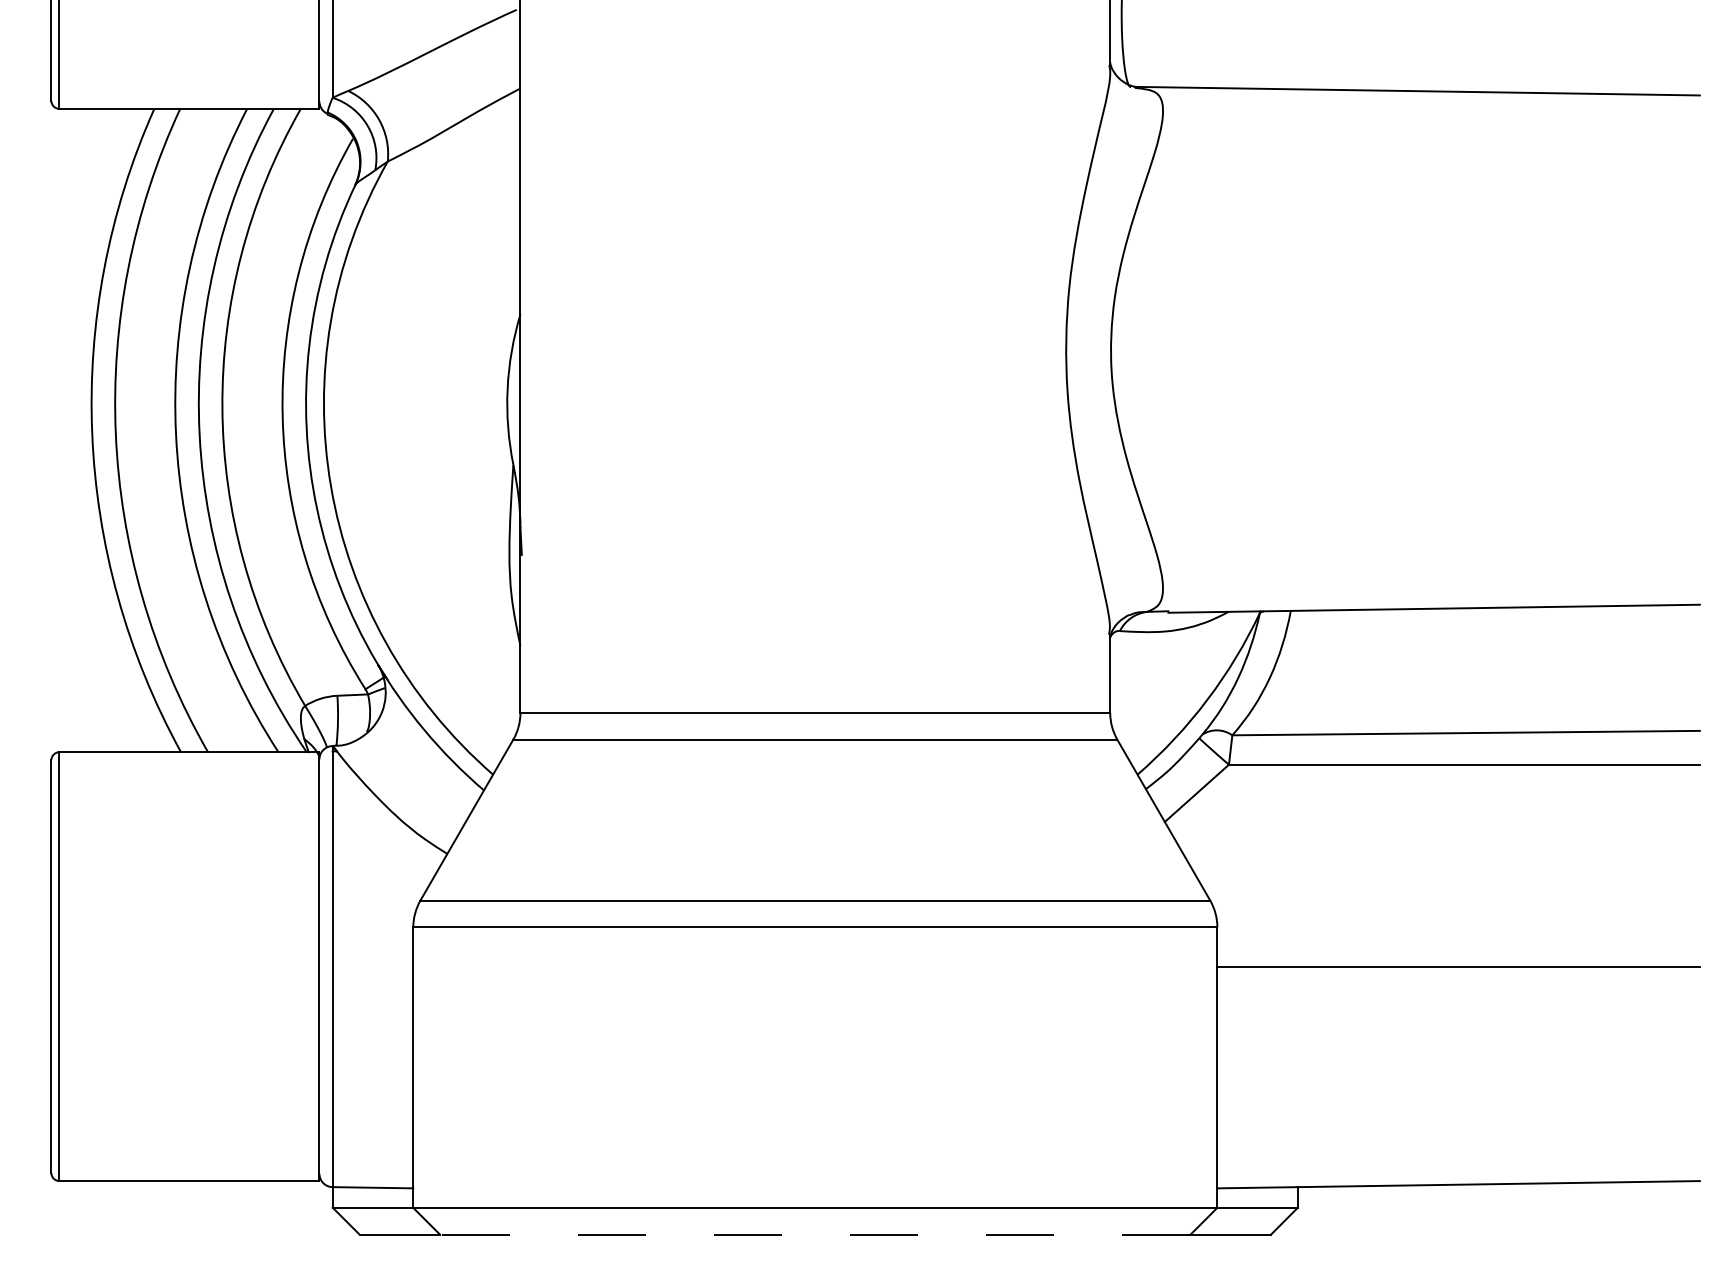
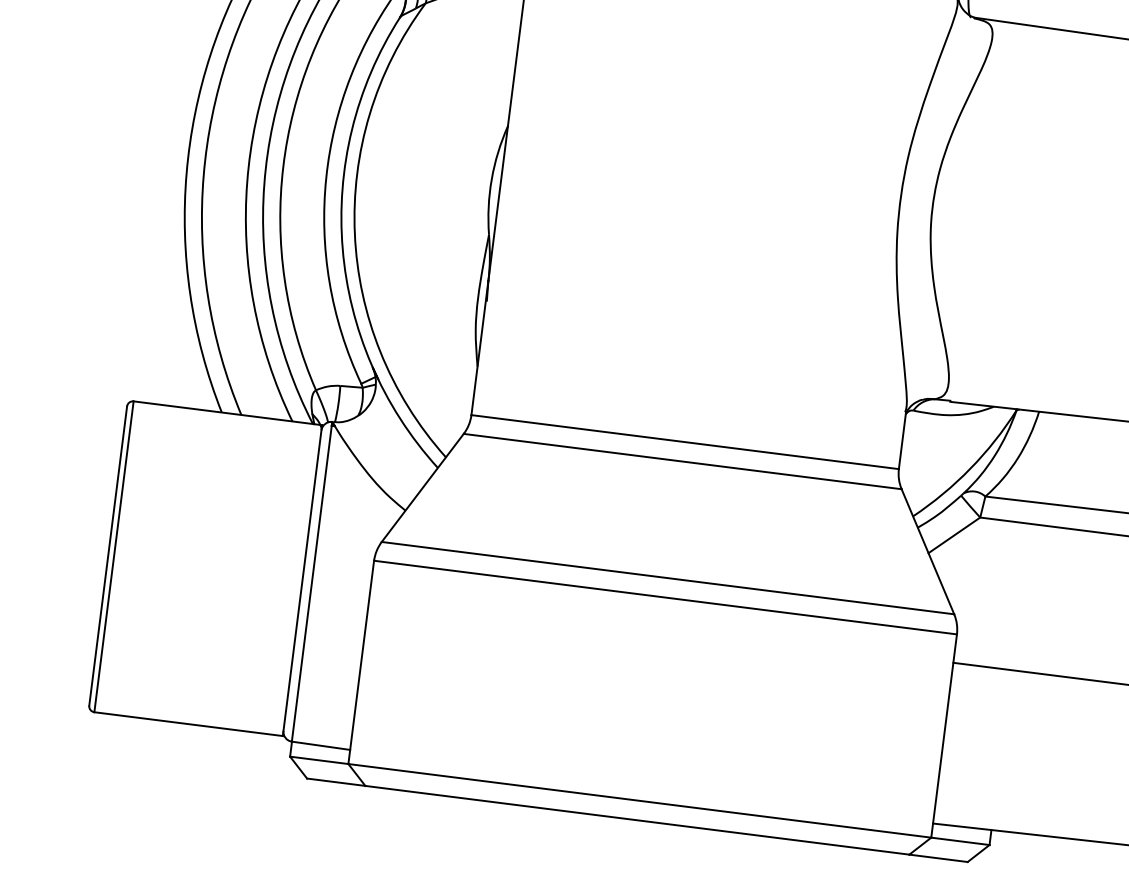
line: (814, 1234) -> (636, 820), dashed -> solid

